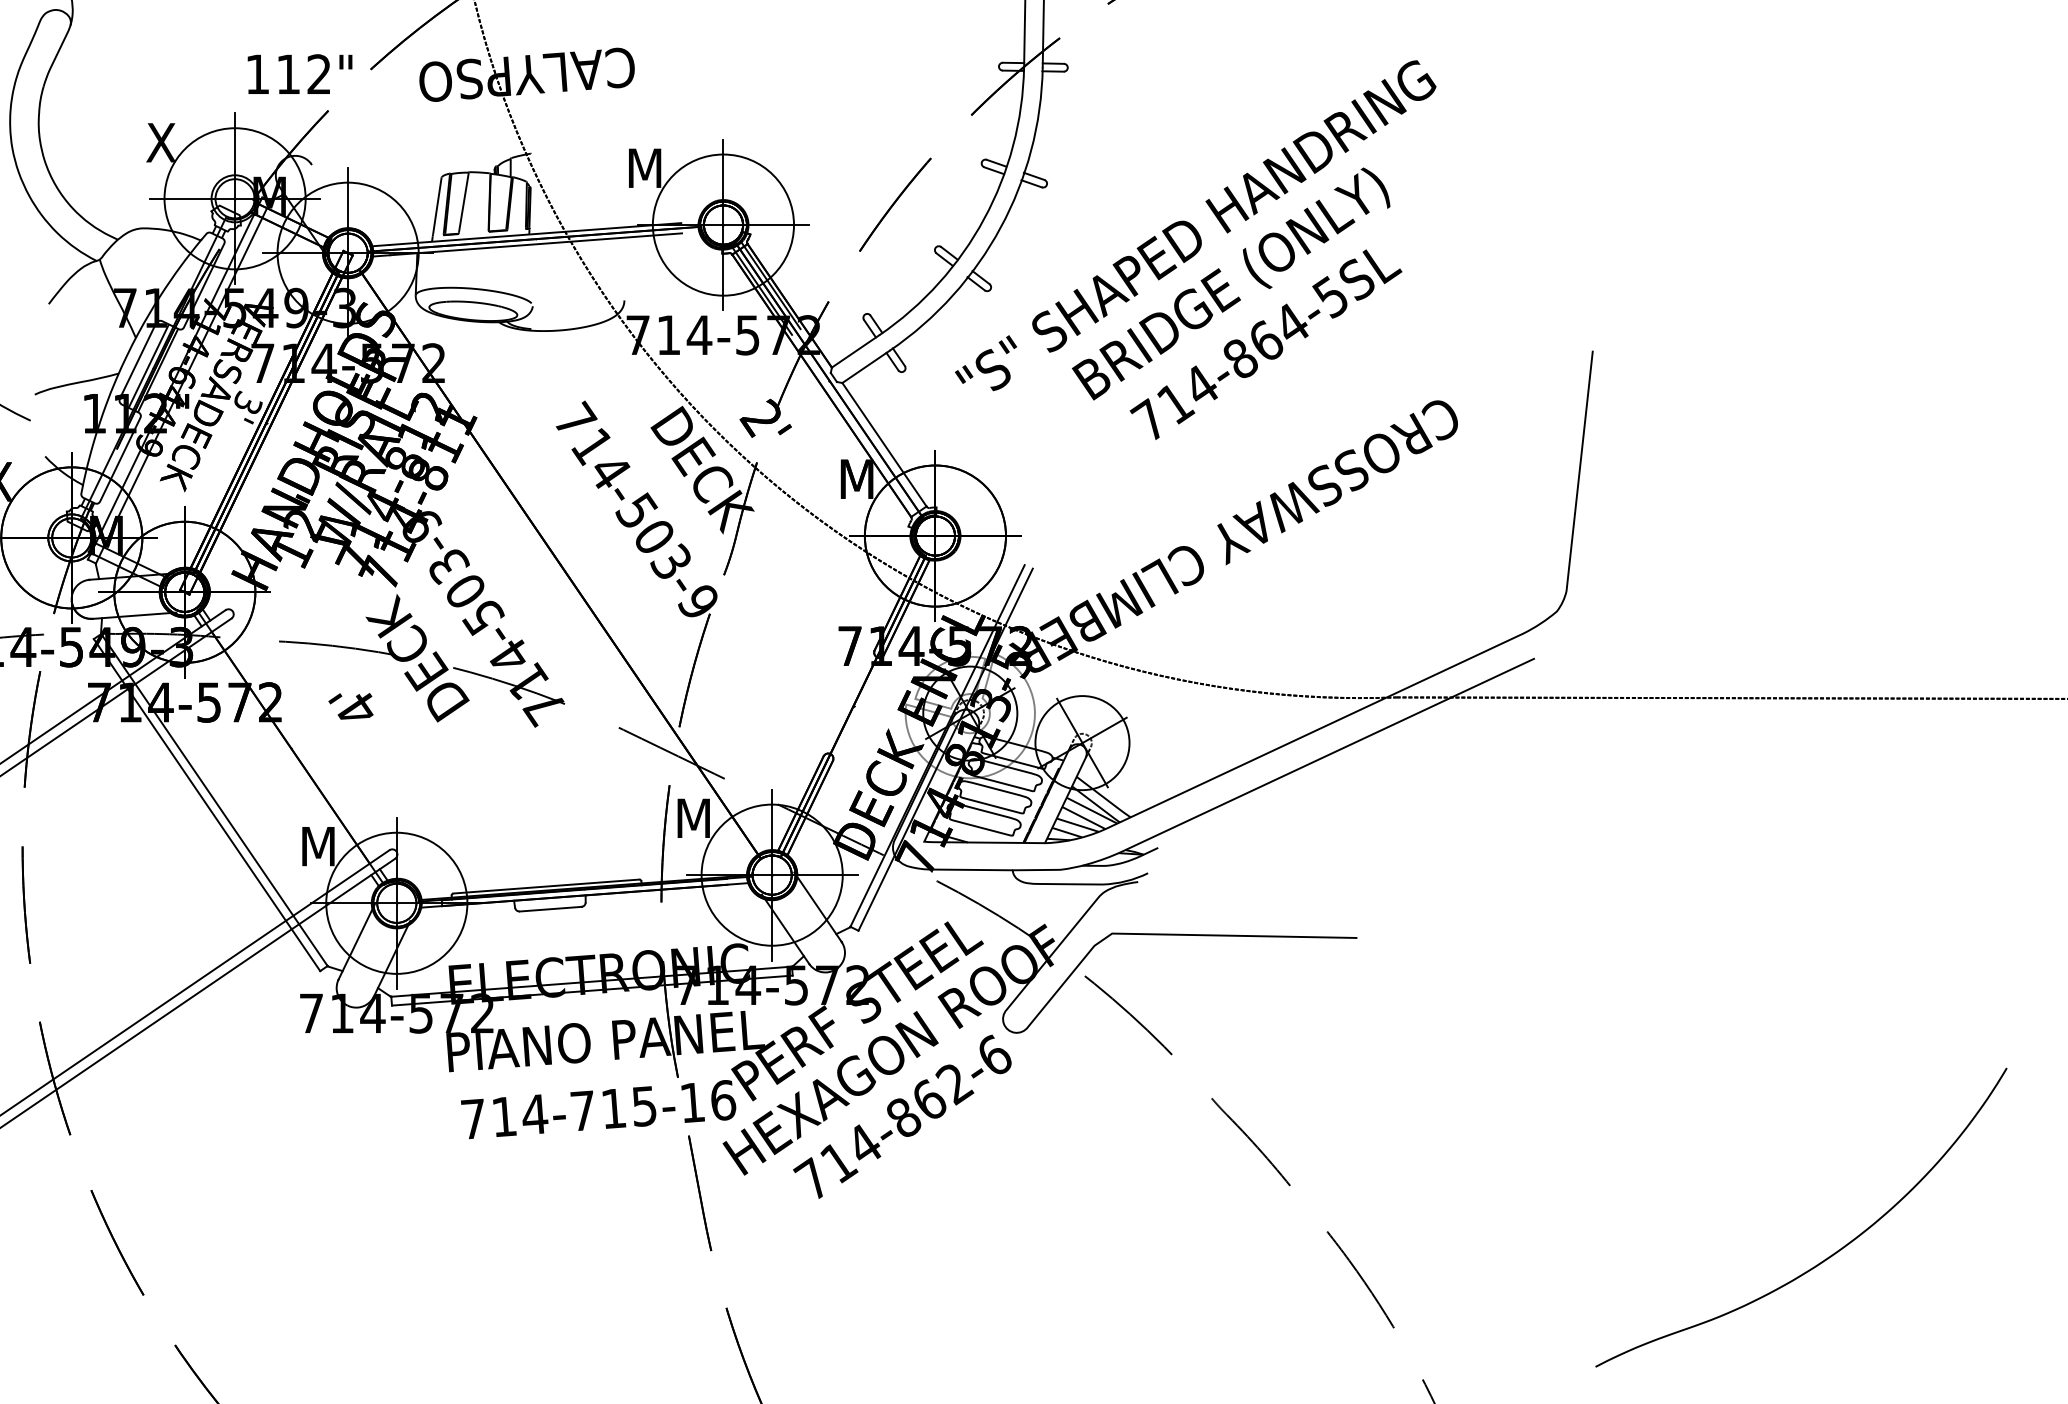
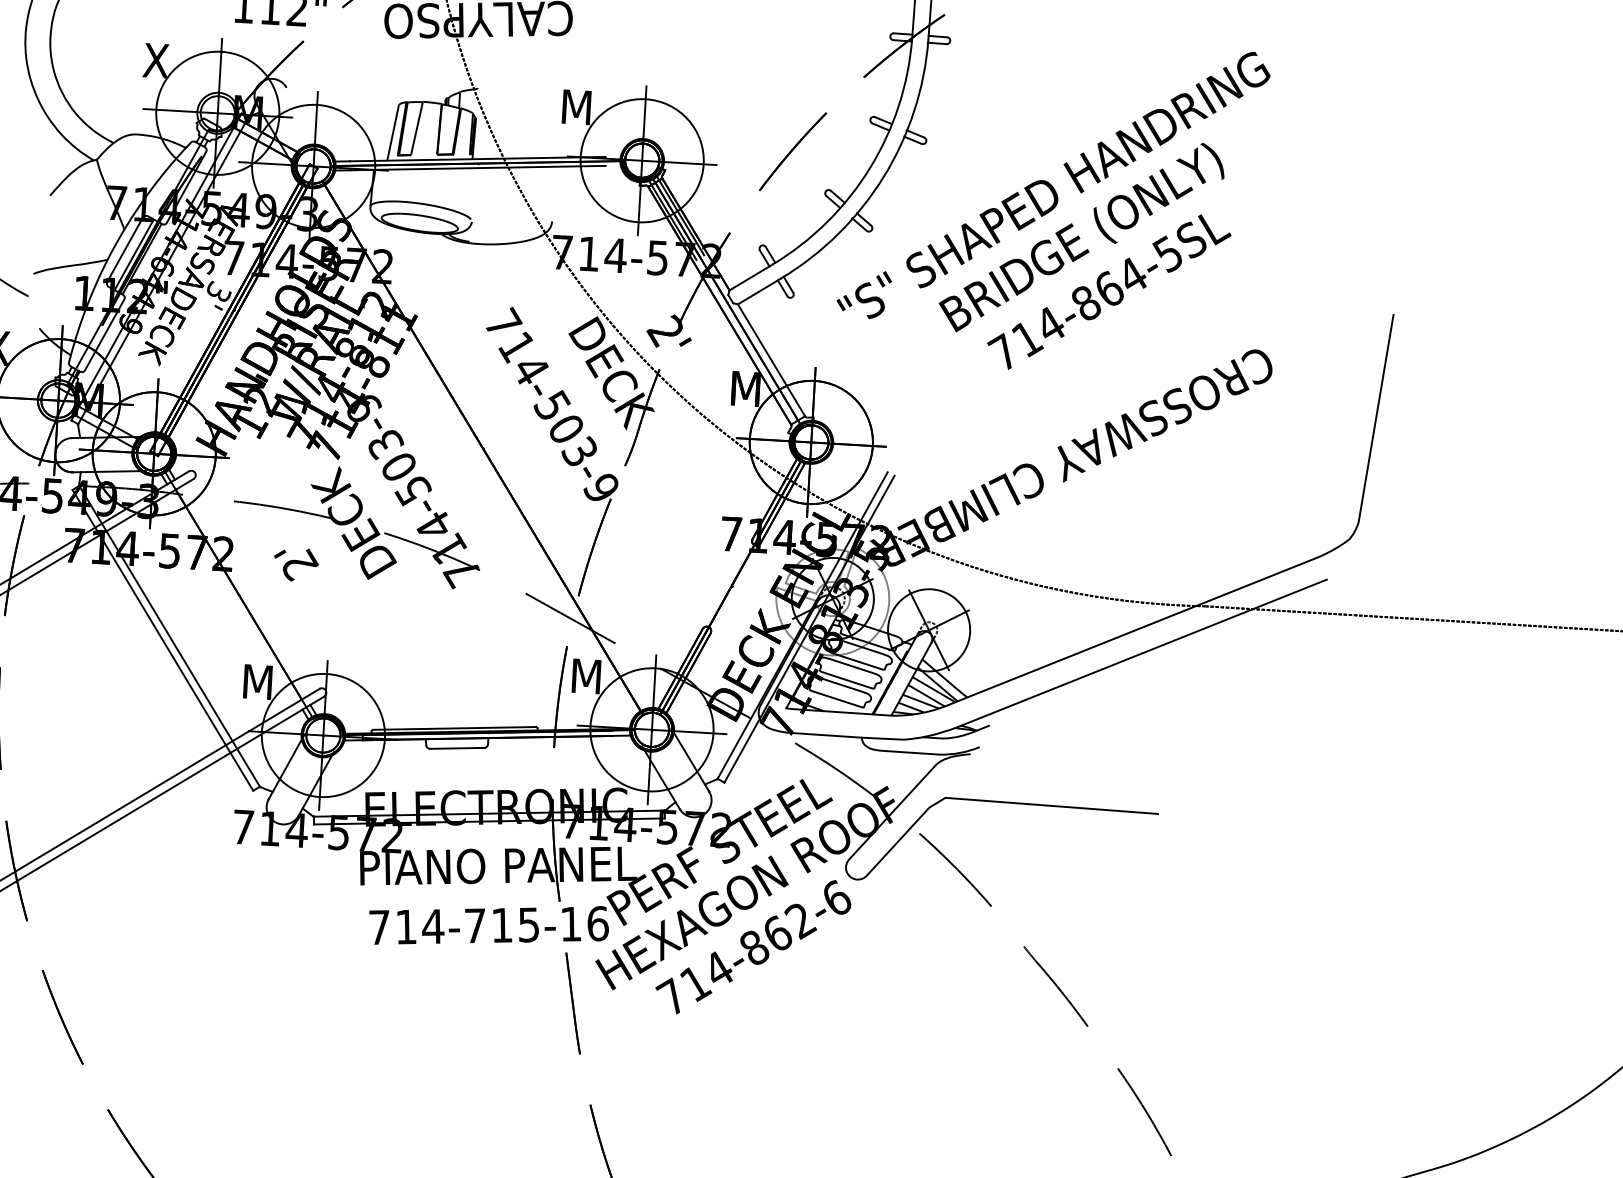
text: (358, 709) -> (299, 564), 4' -> 2'

